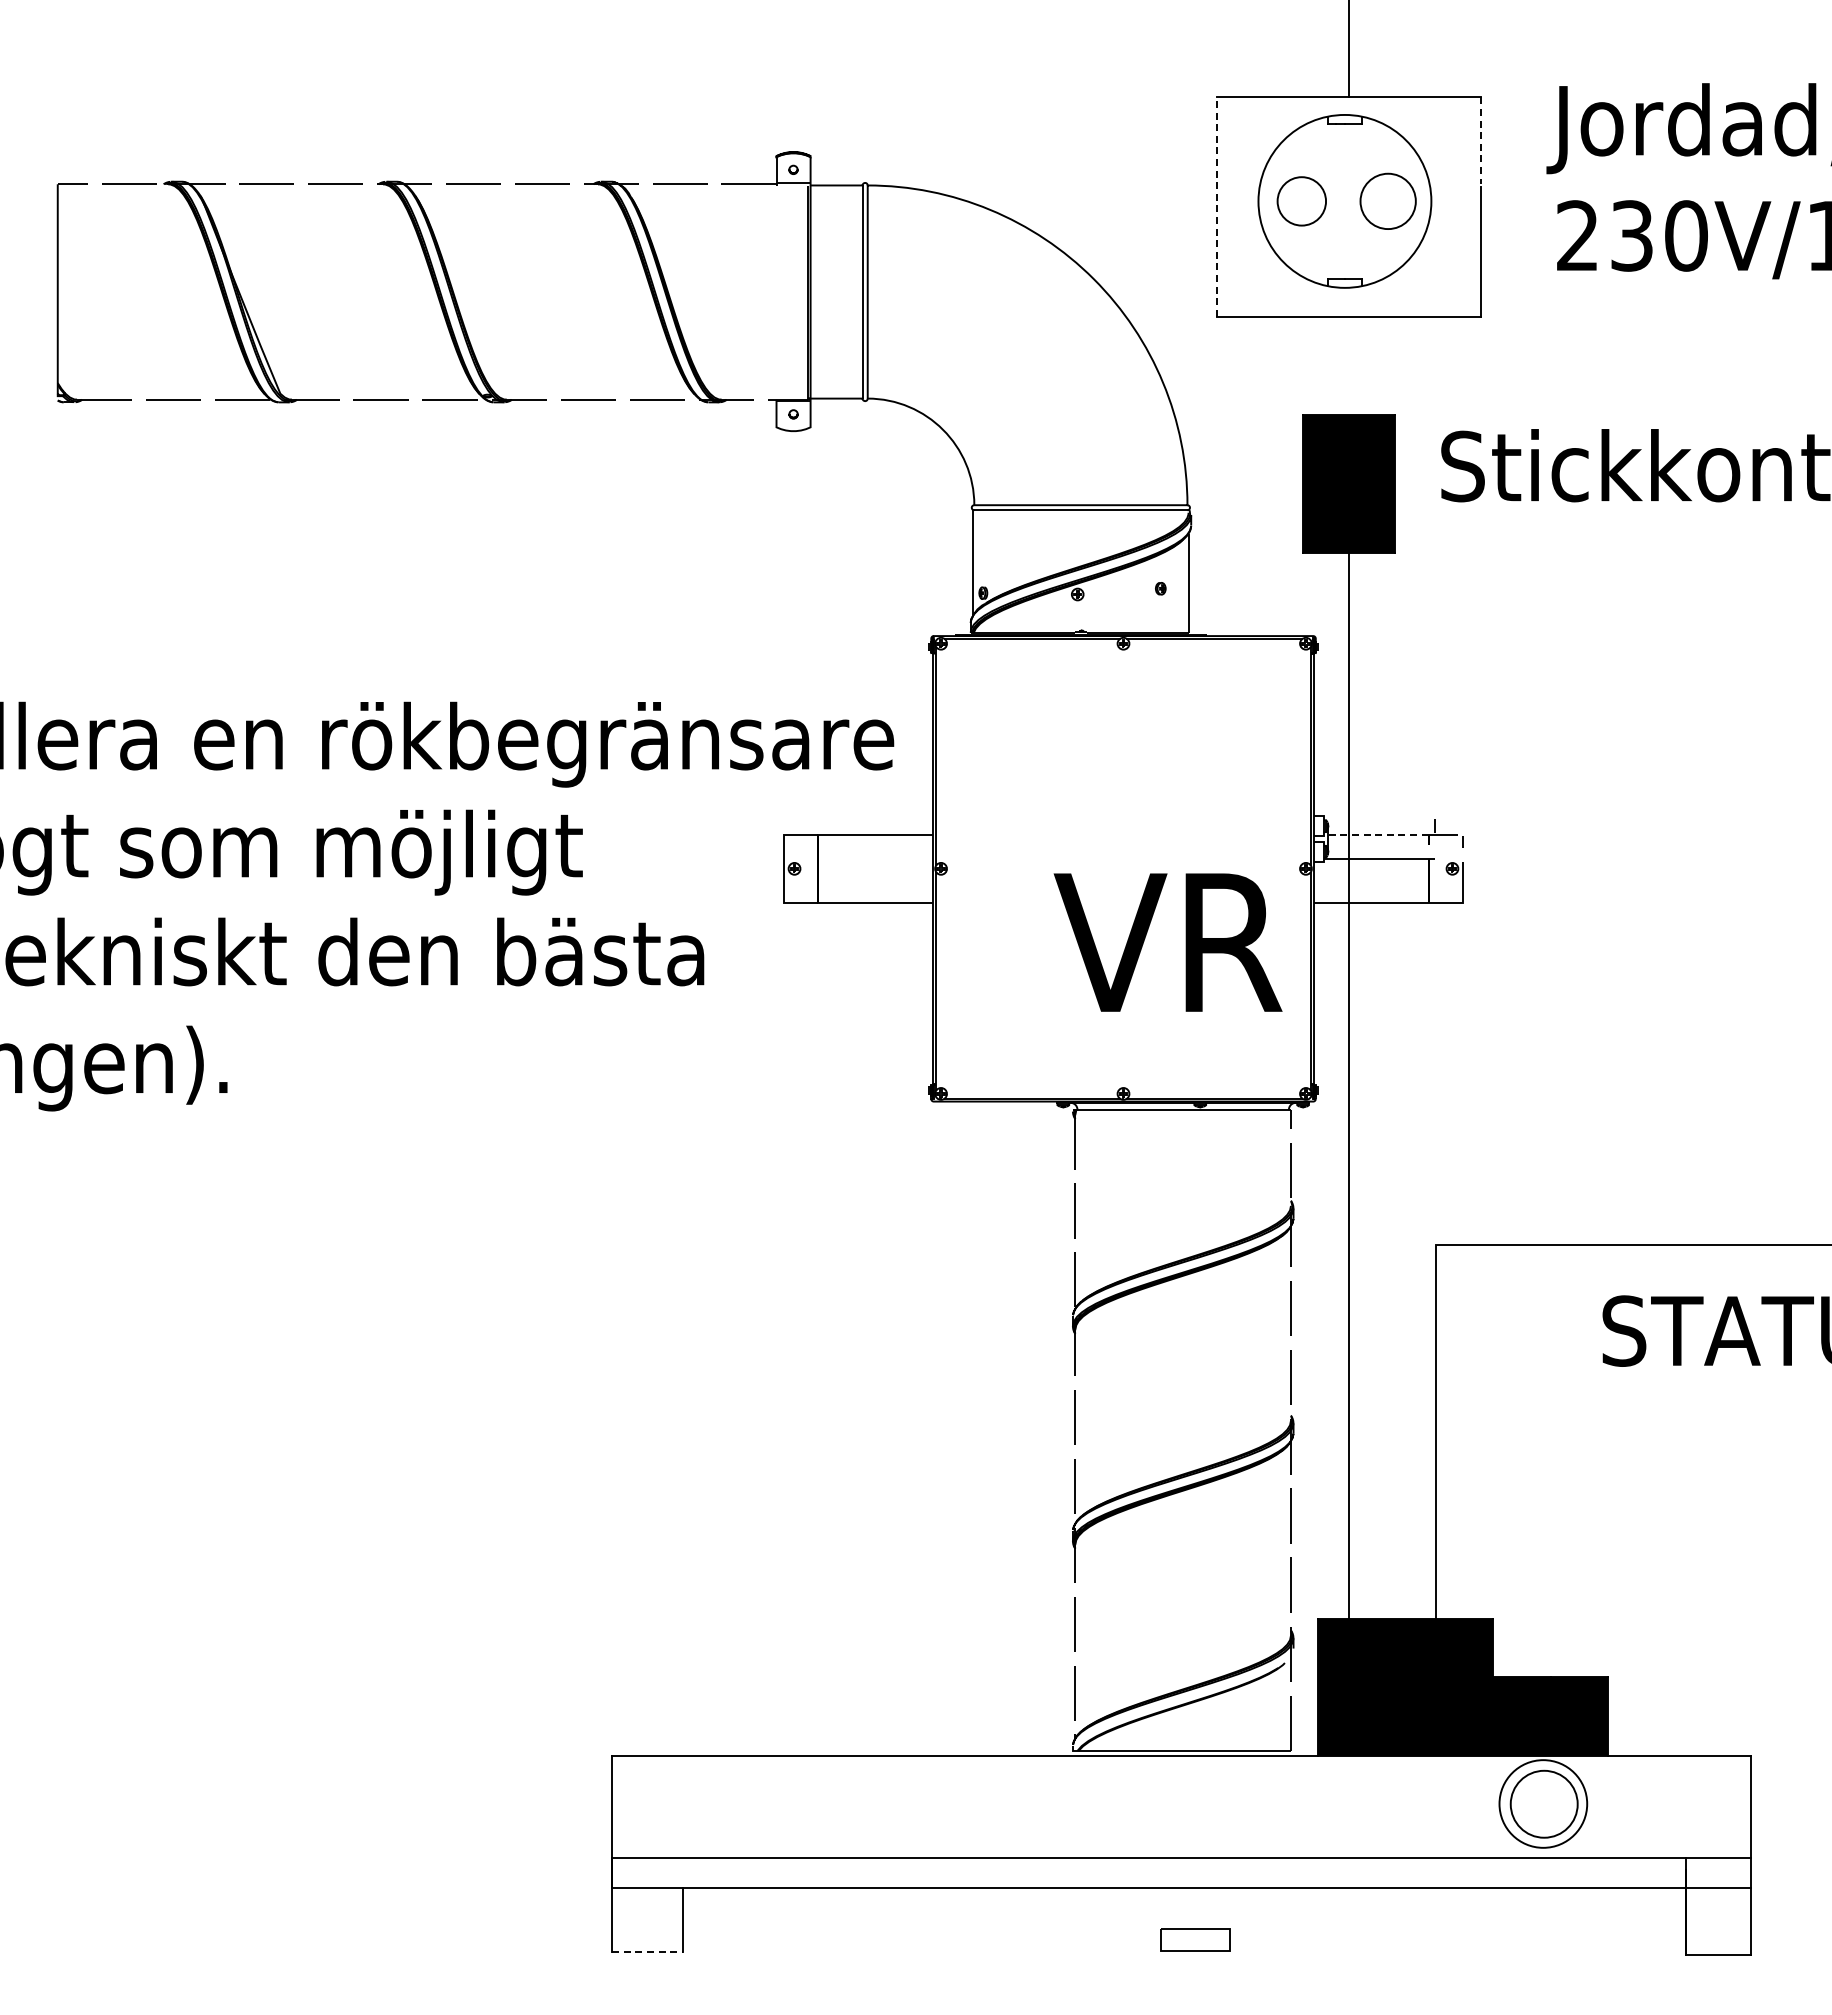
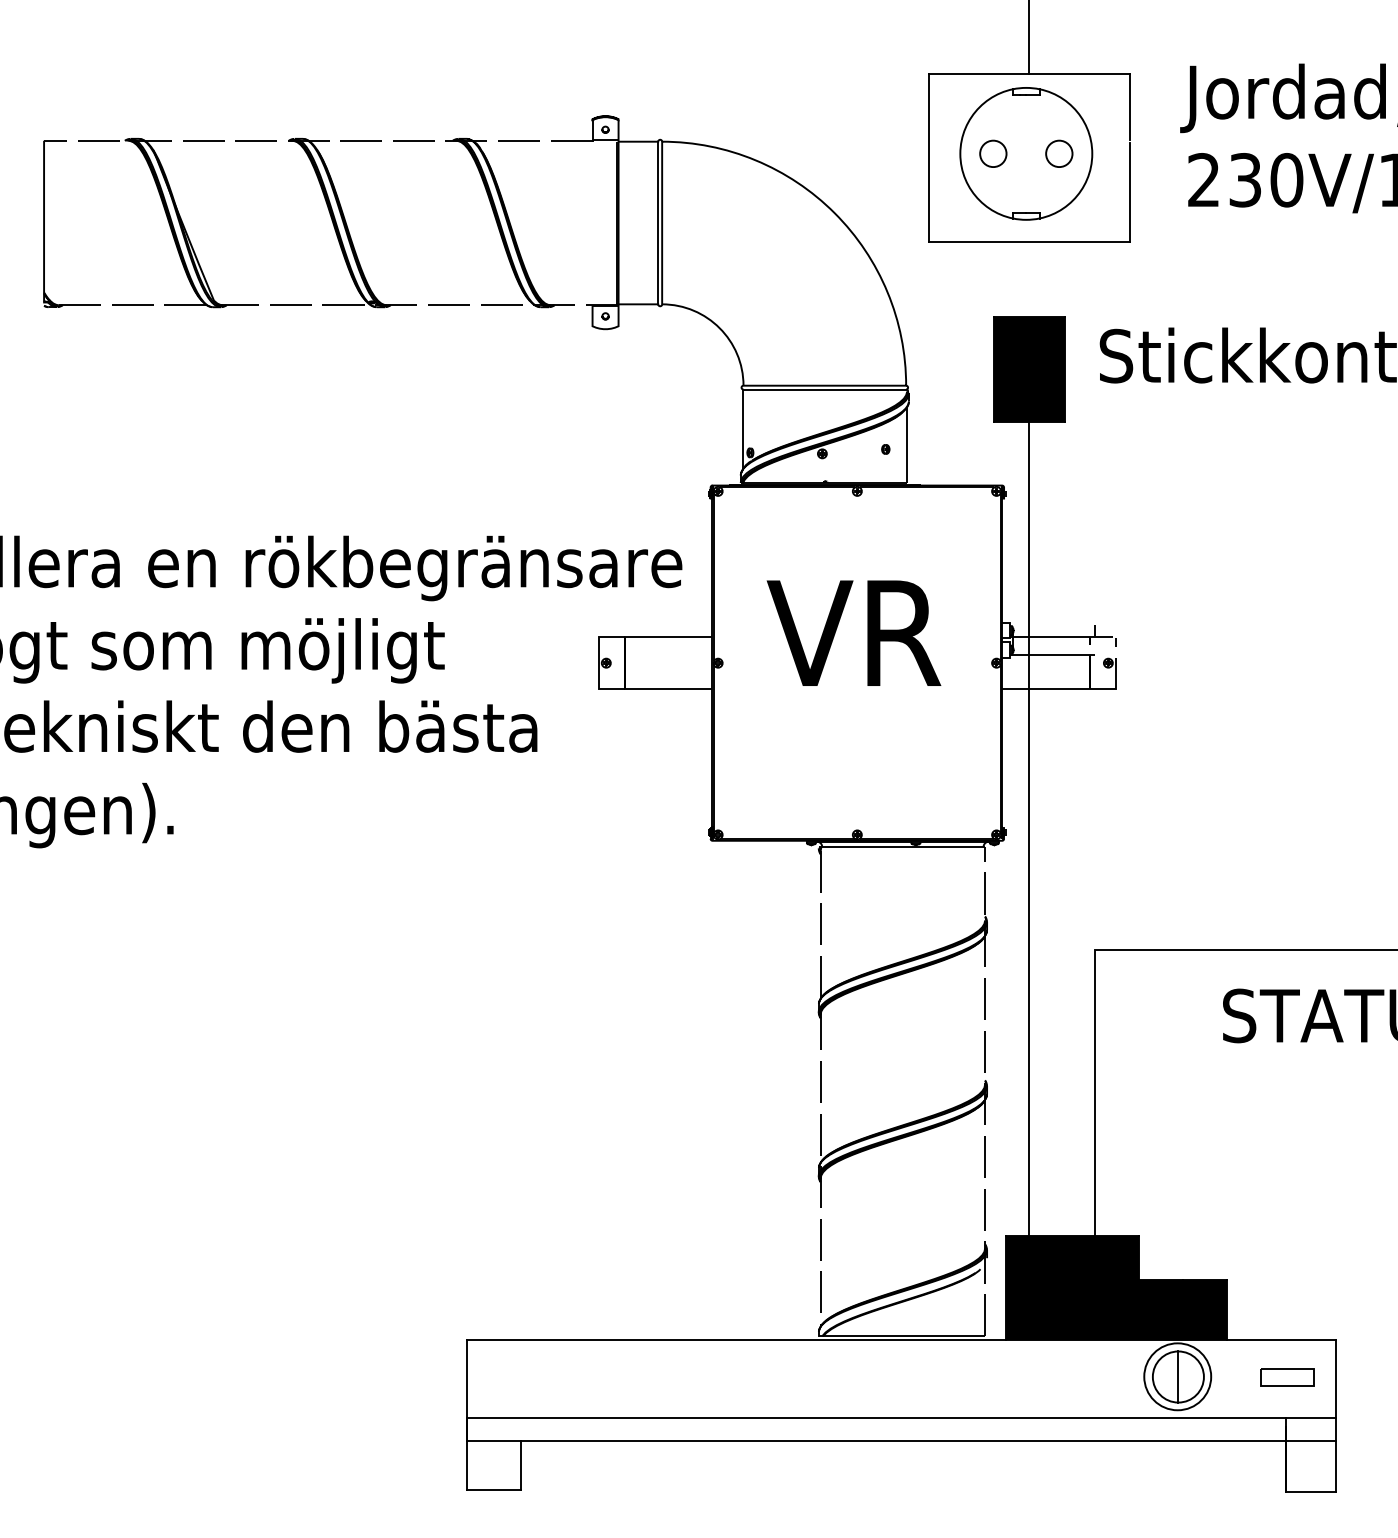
line: (1480, 141) -> (1129, 108), dashed -> solid
circle: (1301, 201) -> (993, 153), size x0.71
circle: (1387, 201) -> (1058, 153), size x0.62
line: (1217, 207) -> (929, 158), dashed -> solid
line: (1375, 834) -> (1049, 636), dashed -> solid
text: (1167, 942) -> (853, 633), moved
line: (1544, 1803) -> (1178, 1376), added
part: (1195, 1939) -> (1286, 1377), moved
line: (647, 1952) -> (494, 1490), dashed -> solid

